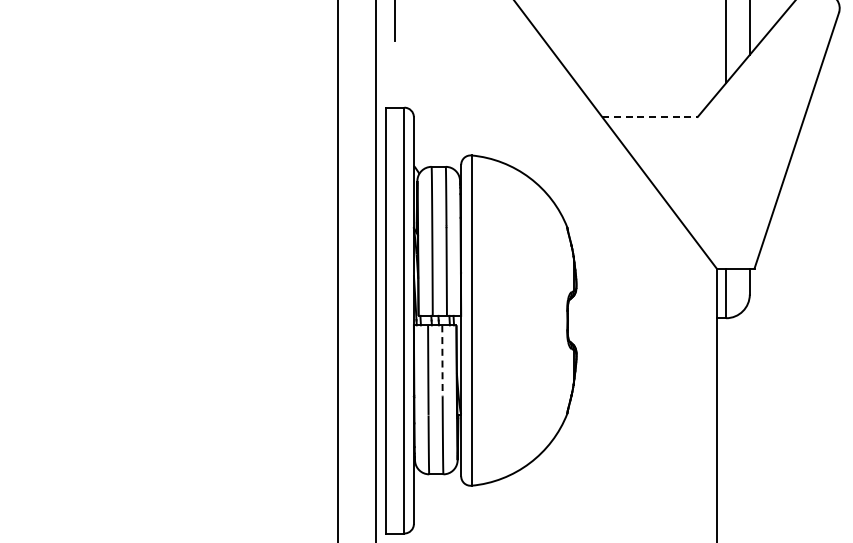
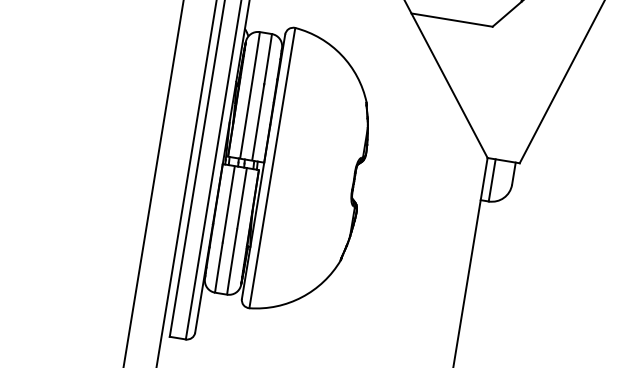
line: (649, 116) -> (451, 19), dashed -> solid
line: (442, 360) -> (242, 197), dashed -> solid

